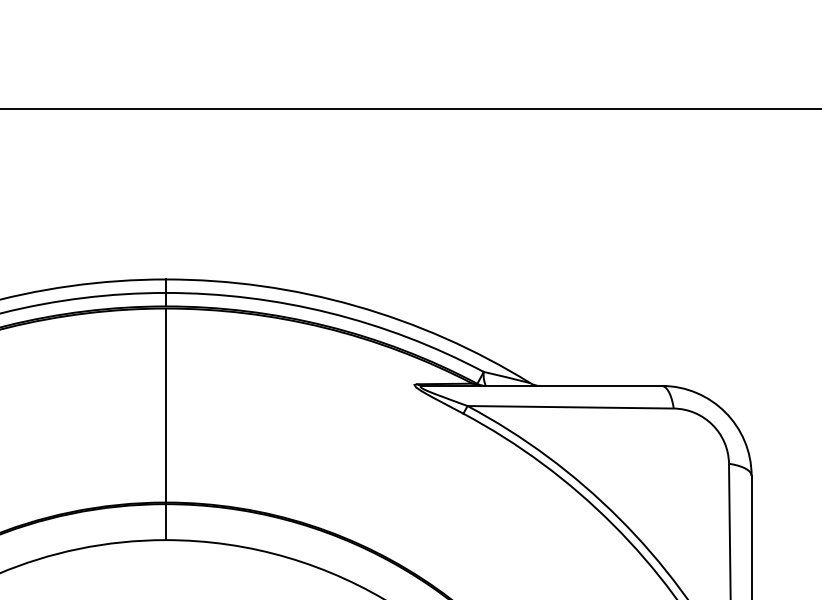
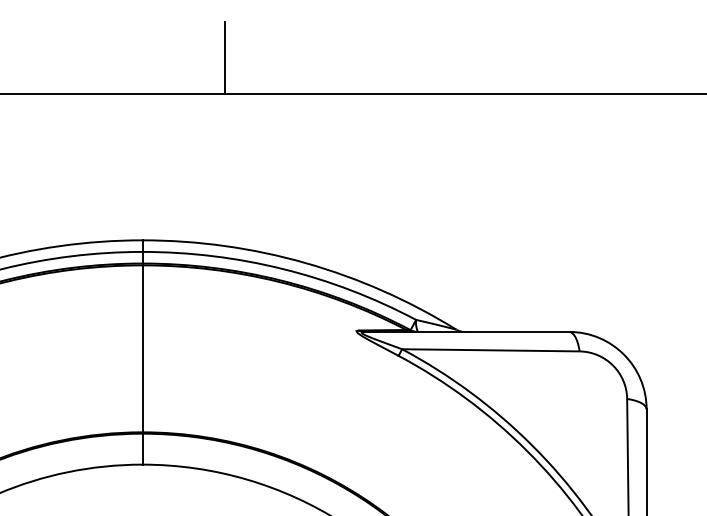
line: (262, 67) -> (225, 57), added

